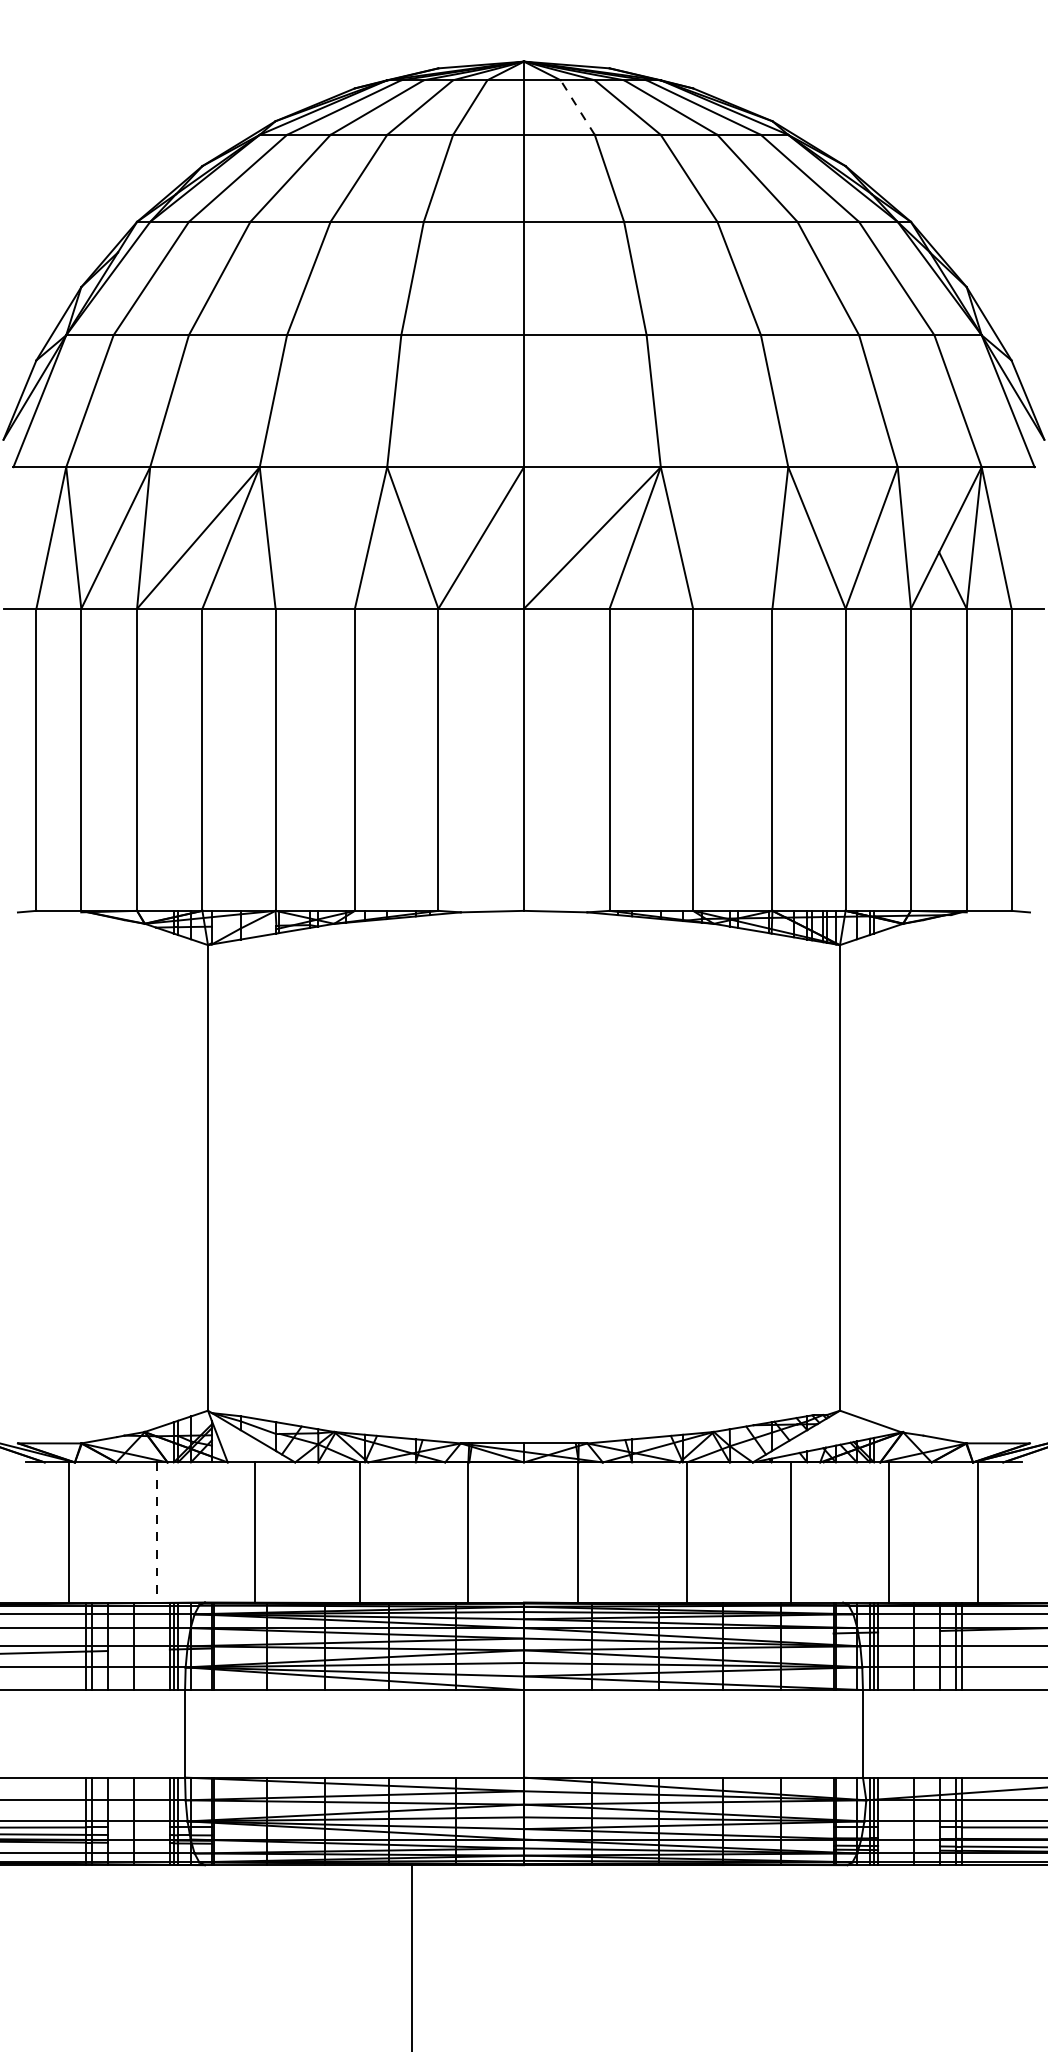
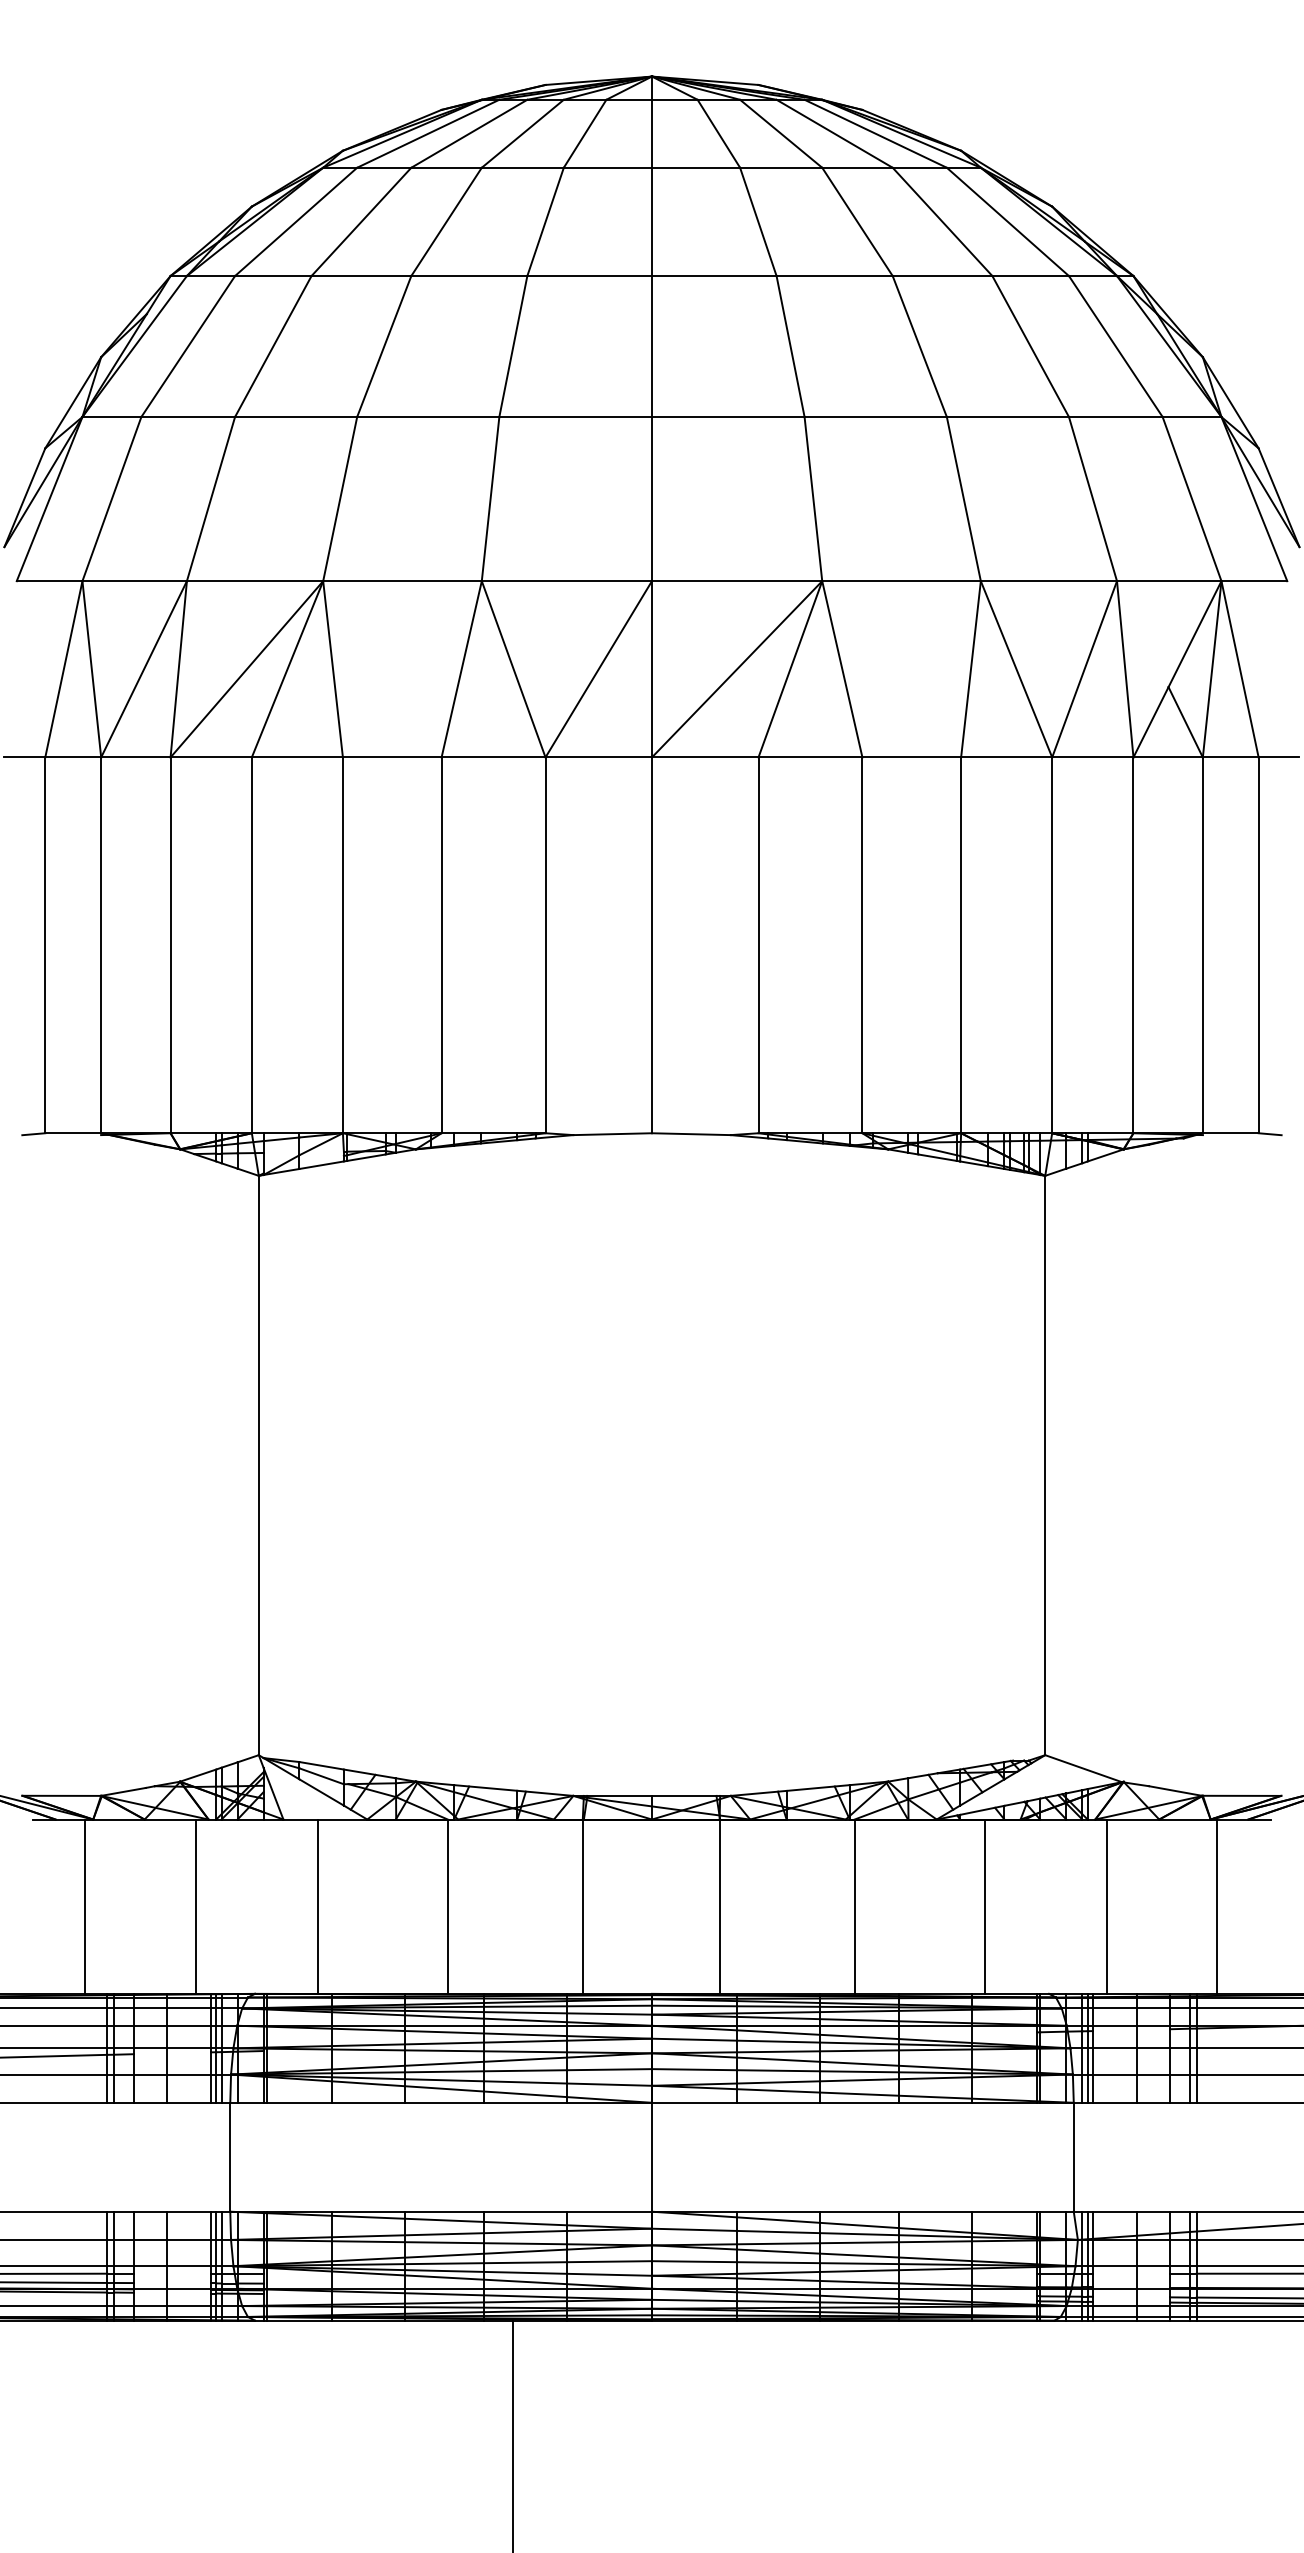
line: (577, 107) -> (718, 133), dashed -> solid
line: (157, 1533) -> (195, 1907), dashed -> solid

